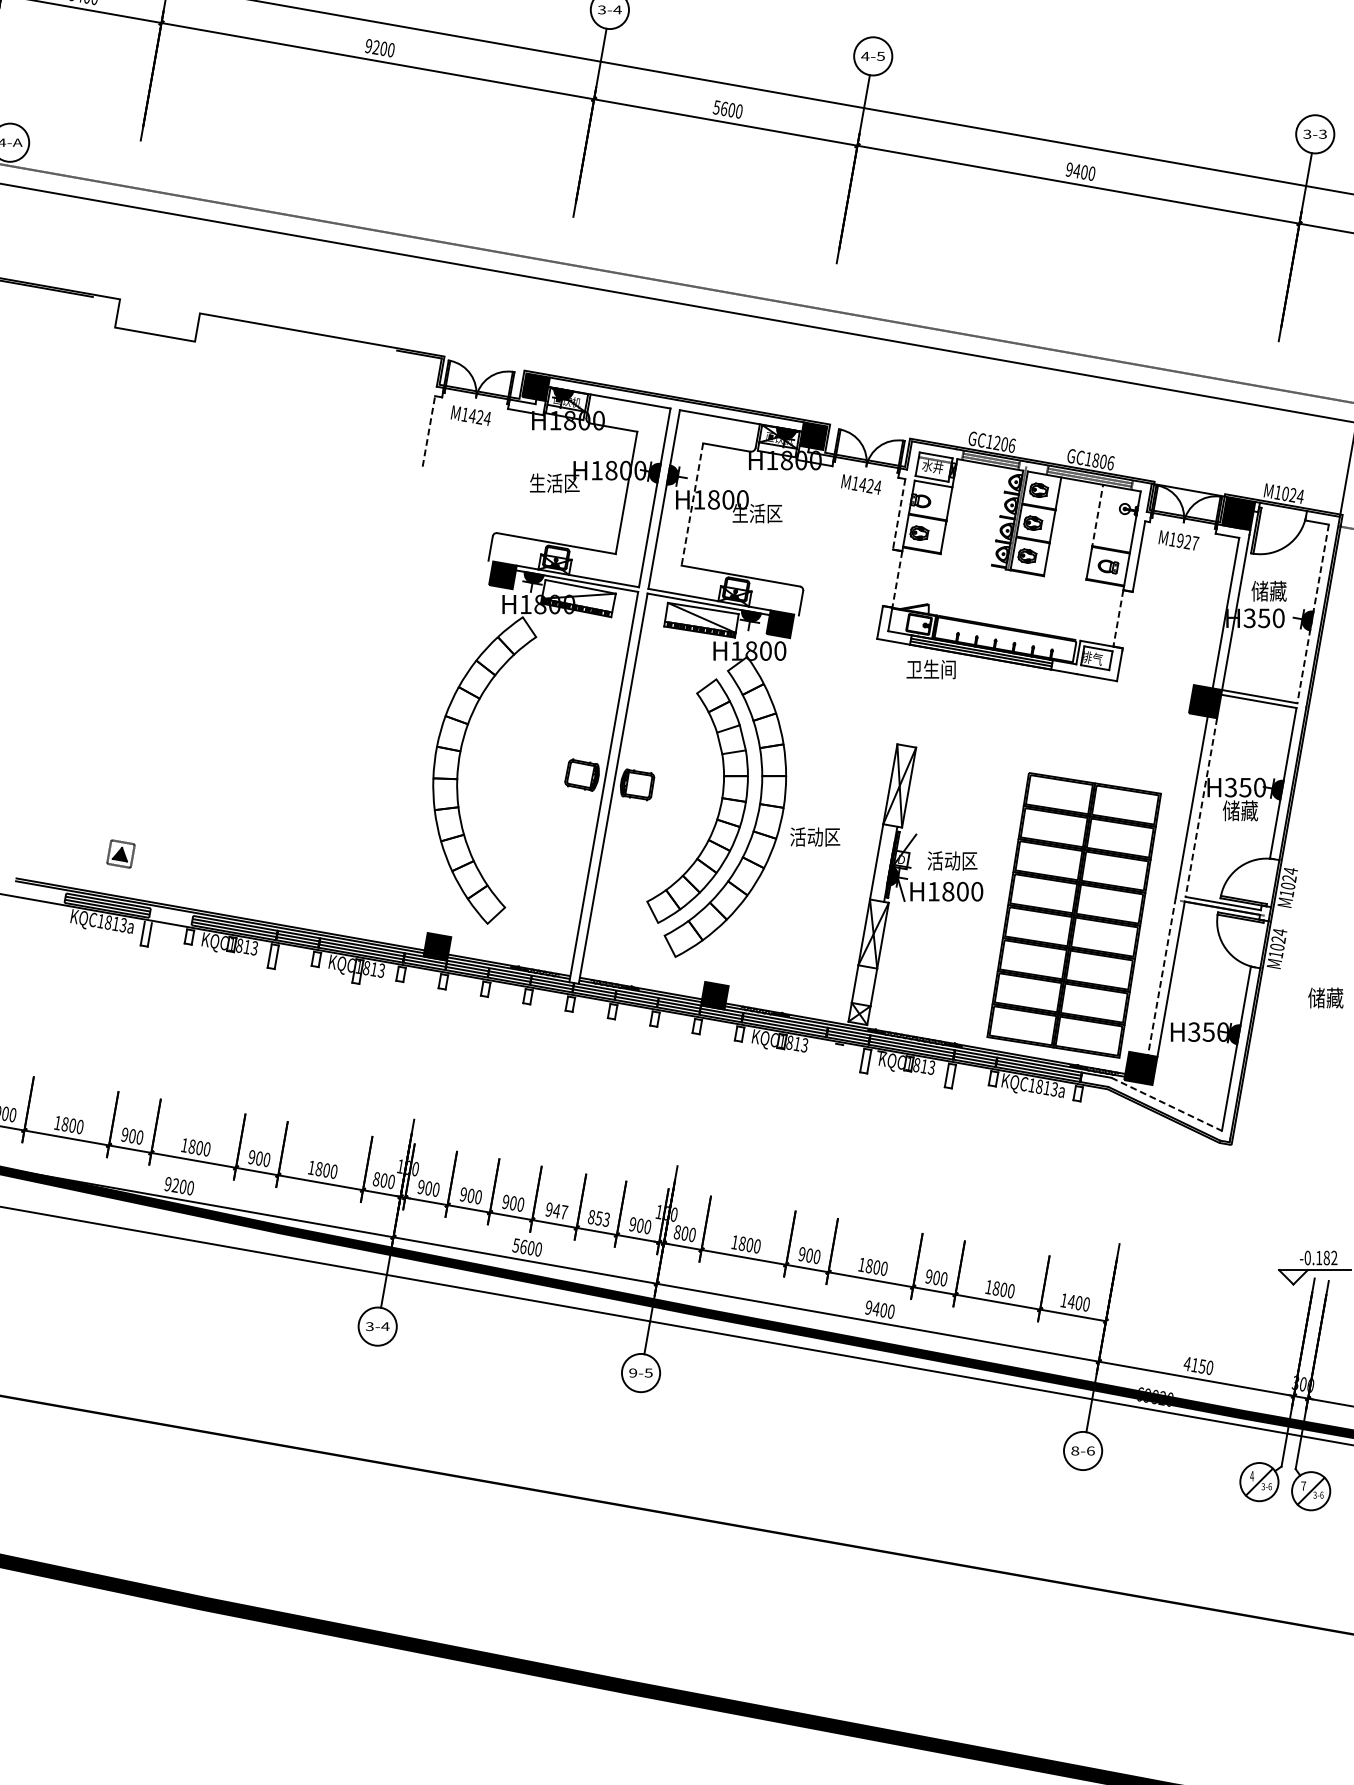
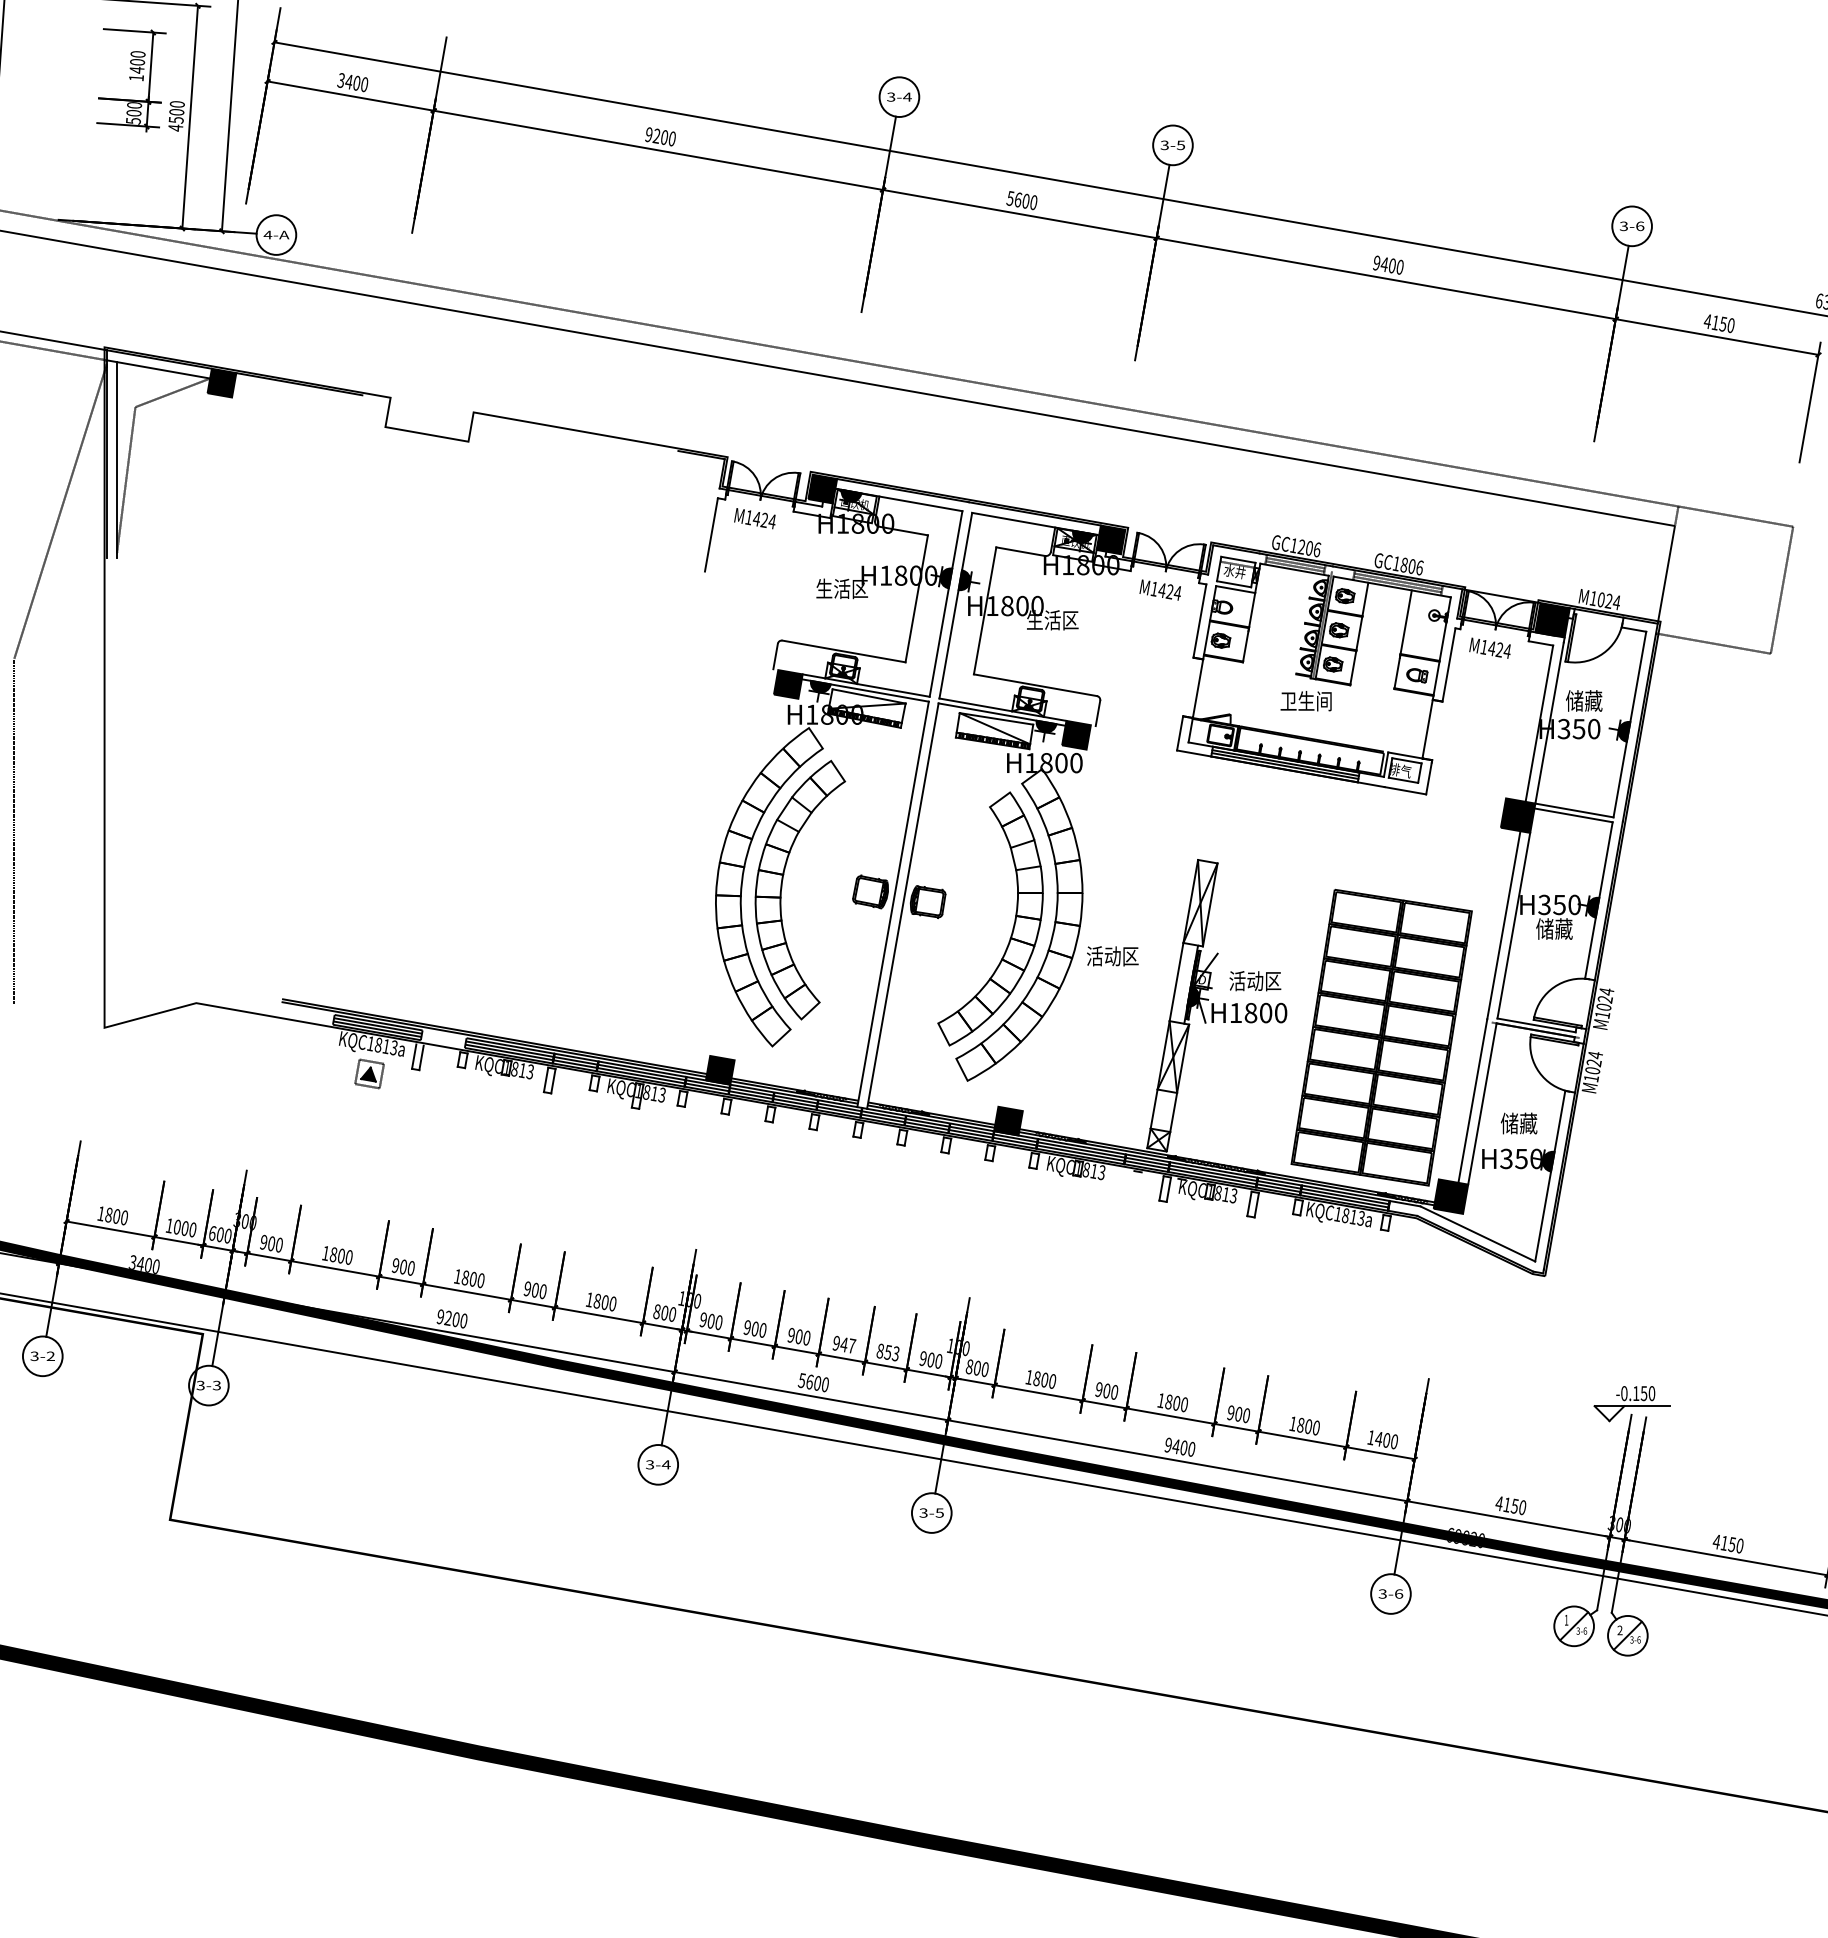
text: (865, 56) -> (1164, 145), 4-5 -> 3-5
text: (1323, 133) -> (1640, 225), 3-3 -> 3-6
line: (428, 430) -> (711, 534), dashed -> solid
line: (692, 505) -> (985, 611), dashed -> solid
line: (898, 514) -> (1199, 621), dashed -> solid
line: (1097, 516) -> (1405, 623), dashed -> solid
text: (1187, 541) -> (1499, 649), M1927 -> M1424
line: (897, 579) -> (1198, 688), dashed -> solid
line: (1312, 614) -> (1629, 725), dashed -> solid
line: (1118, 618) -> (1427, 729), dashed -> solid
text: (930, 669) -> (1305, 701), moved
part: (497, 771) -> (782, 888), added
line: (1201, 808) -> (1513, 926), dashed -> solid
part: (120, 853) -> (369, 1073), moved
line: (1161, 976) -> (1472, 1101), dashed -> solid
text: (1325, 998) -> (1518, 1123), moved
line: (1166, 1103) -> (1477, 1233), dashed -> solid
text: (1330, 1257) -> (1647, 1393), -0.182 -> -0.150
text: (633, 1372) -> (923, 1512), 9-5 -> 3-5
text: (1074, 1450) -> (1382, 1593), 8-6 -> 3-6
text: (1252, 1475) -> (1566, 1619), 4 -> 1
text: (1303, 1486) -> (1619, 1630), 7 -> 2

